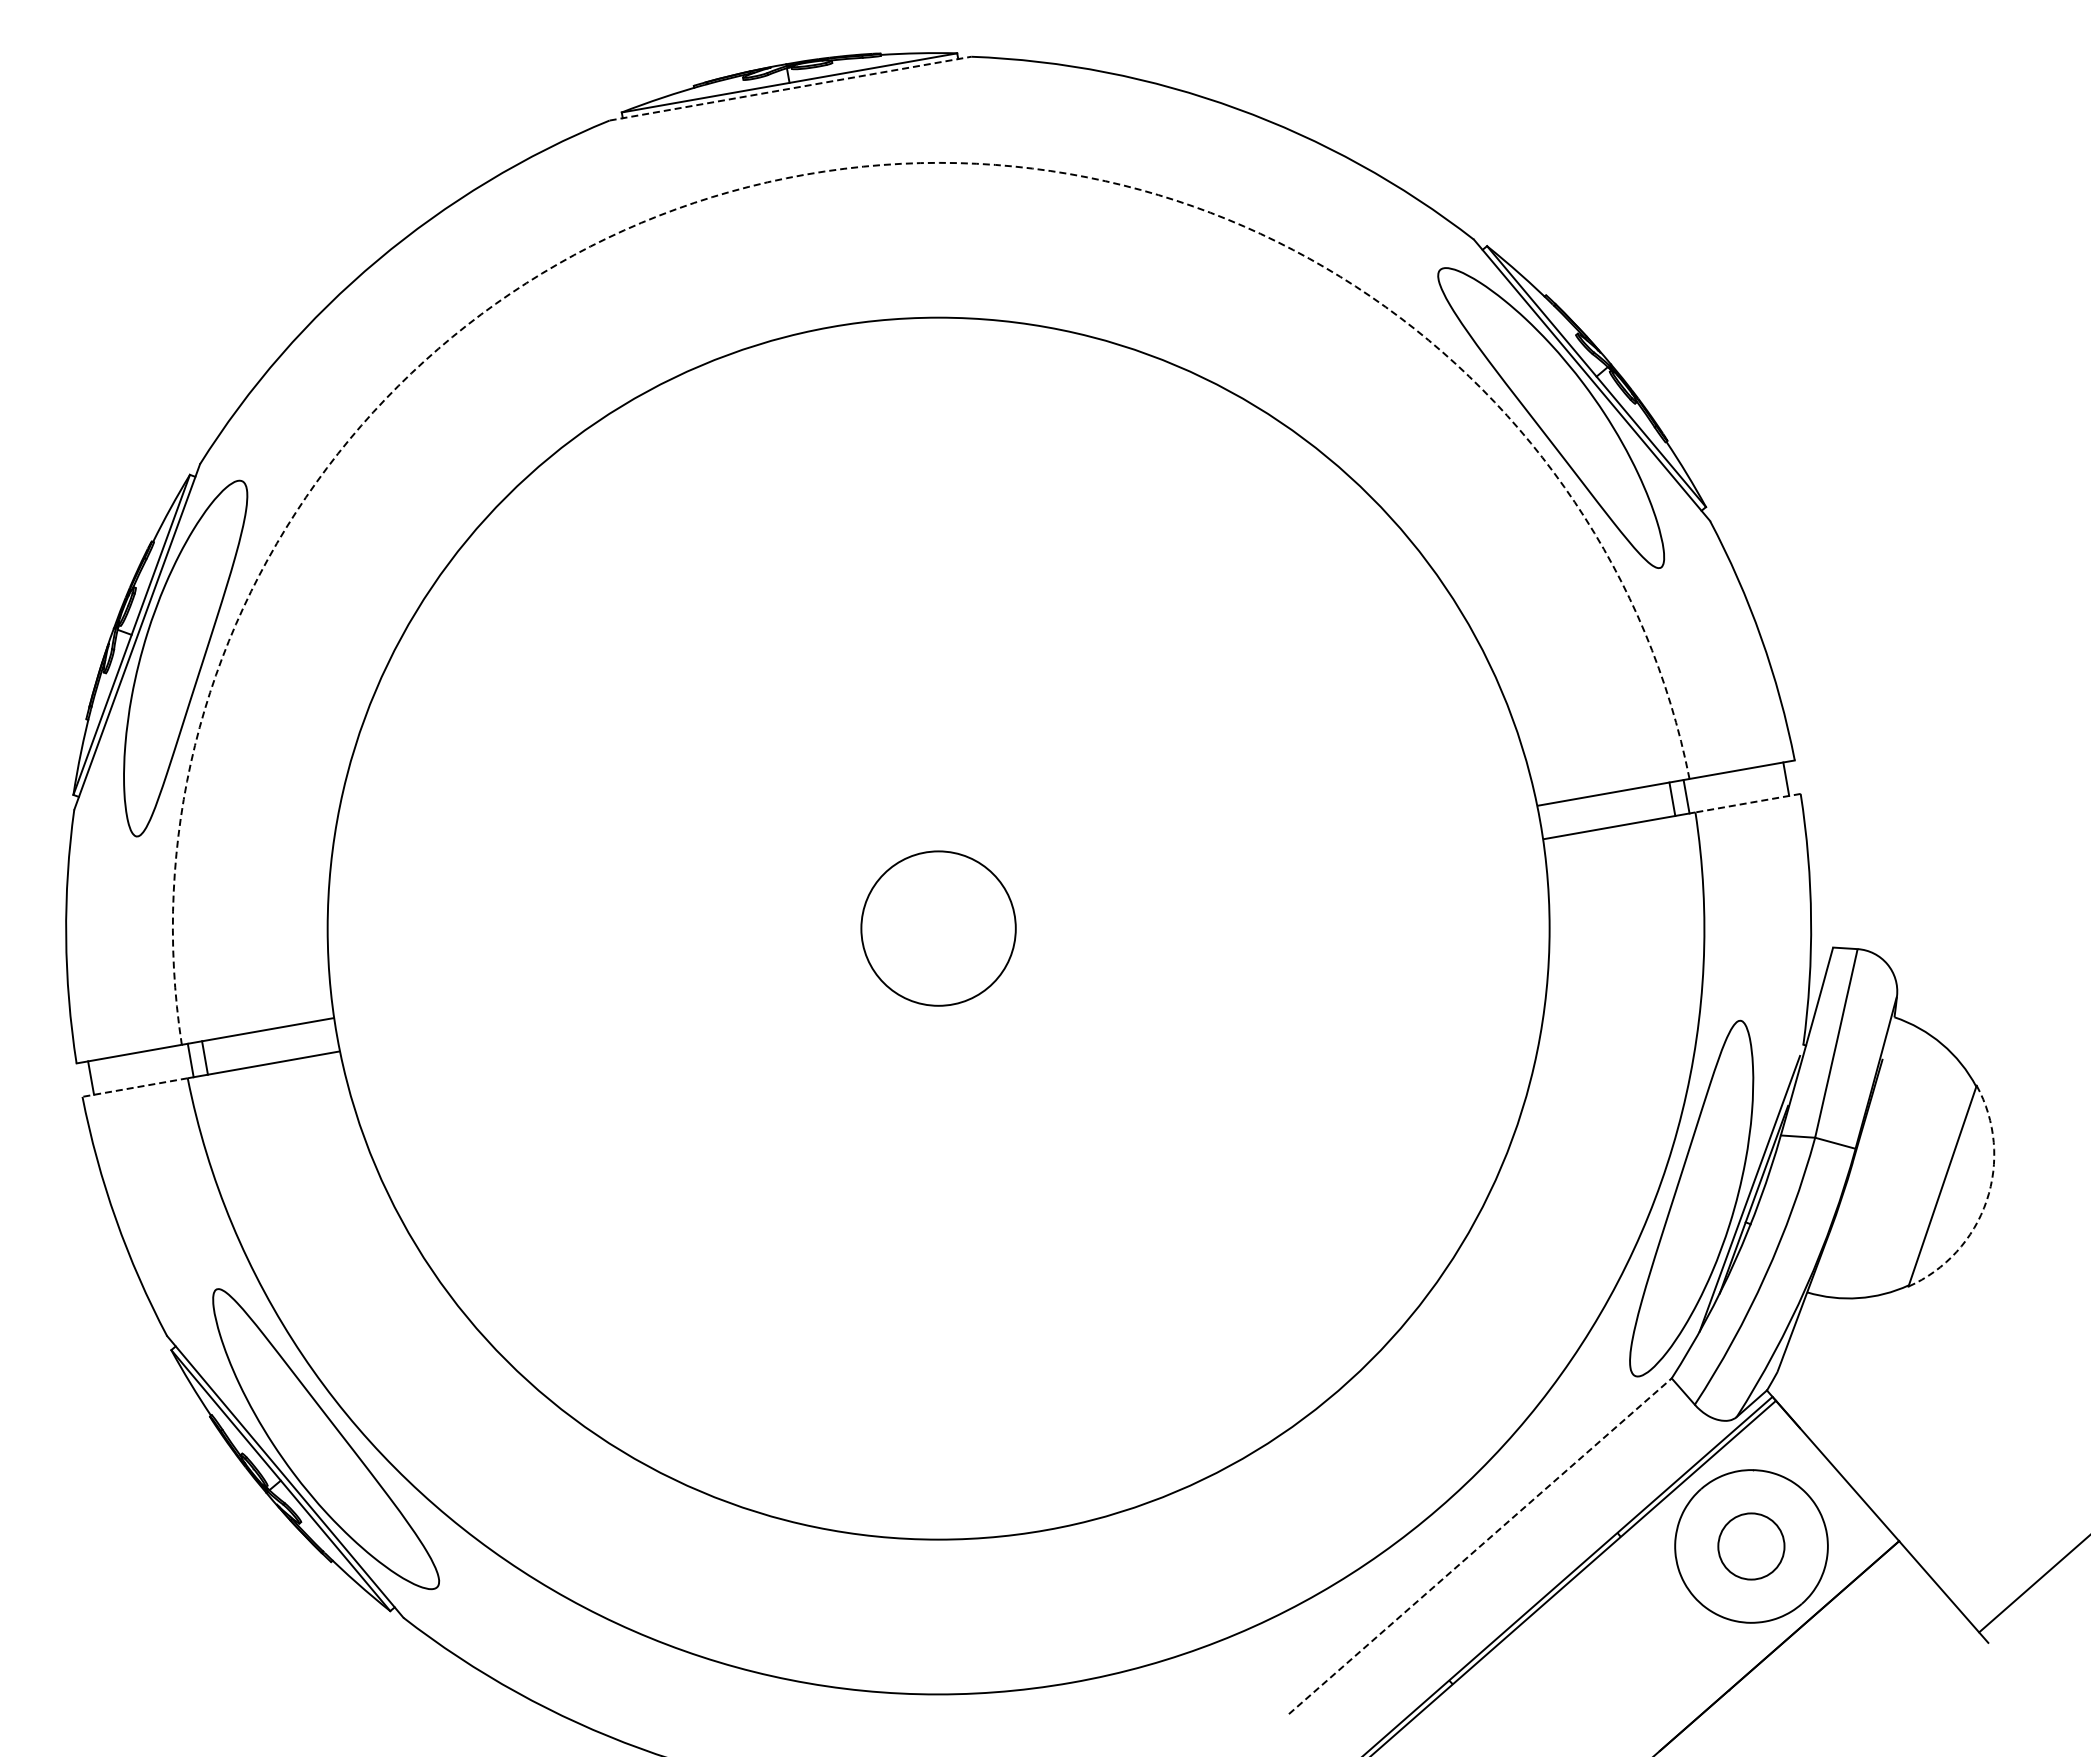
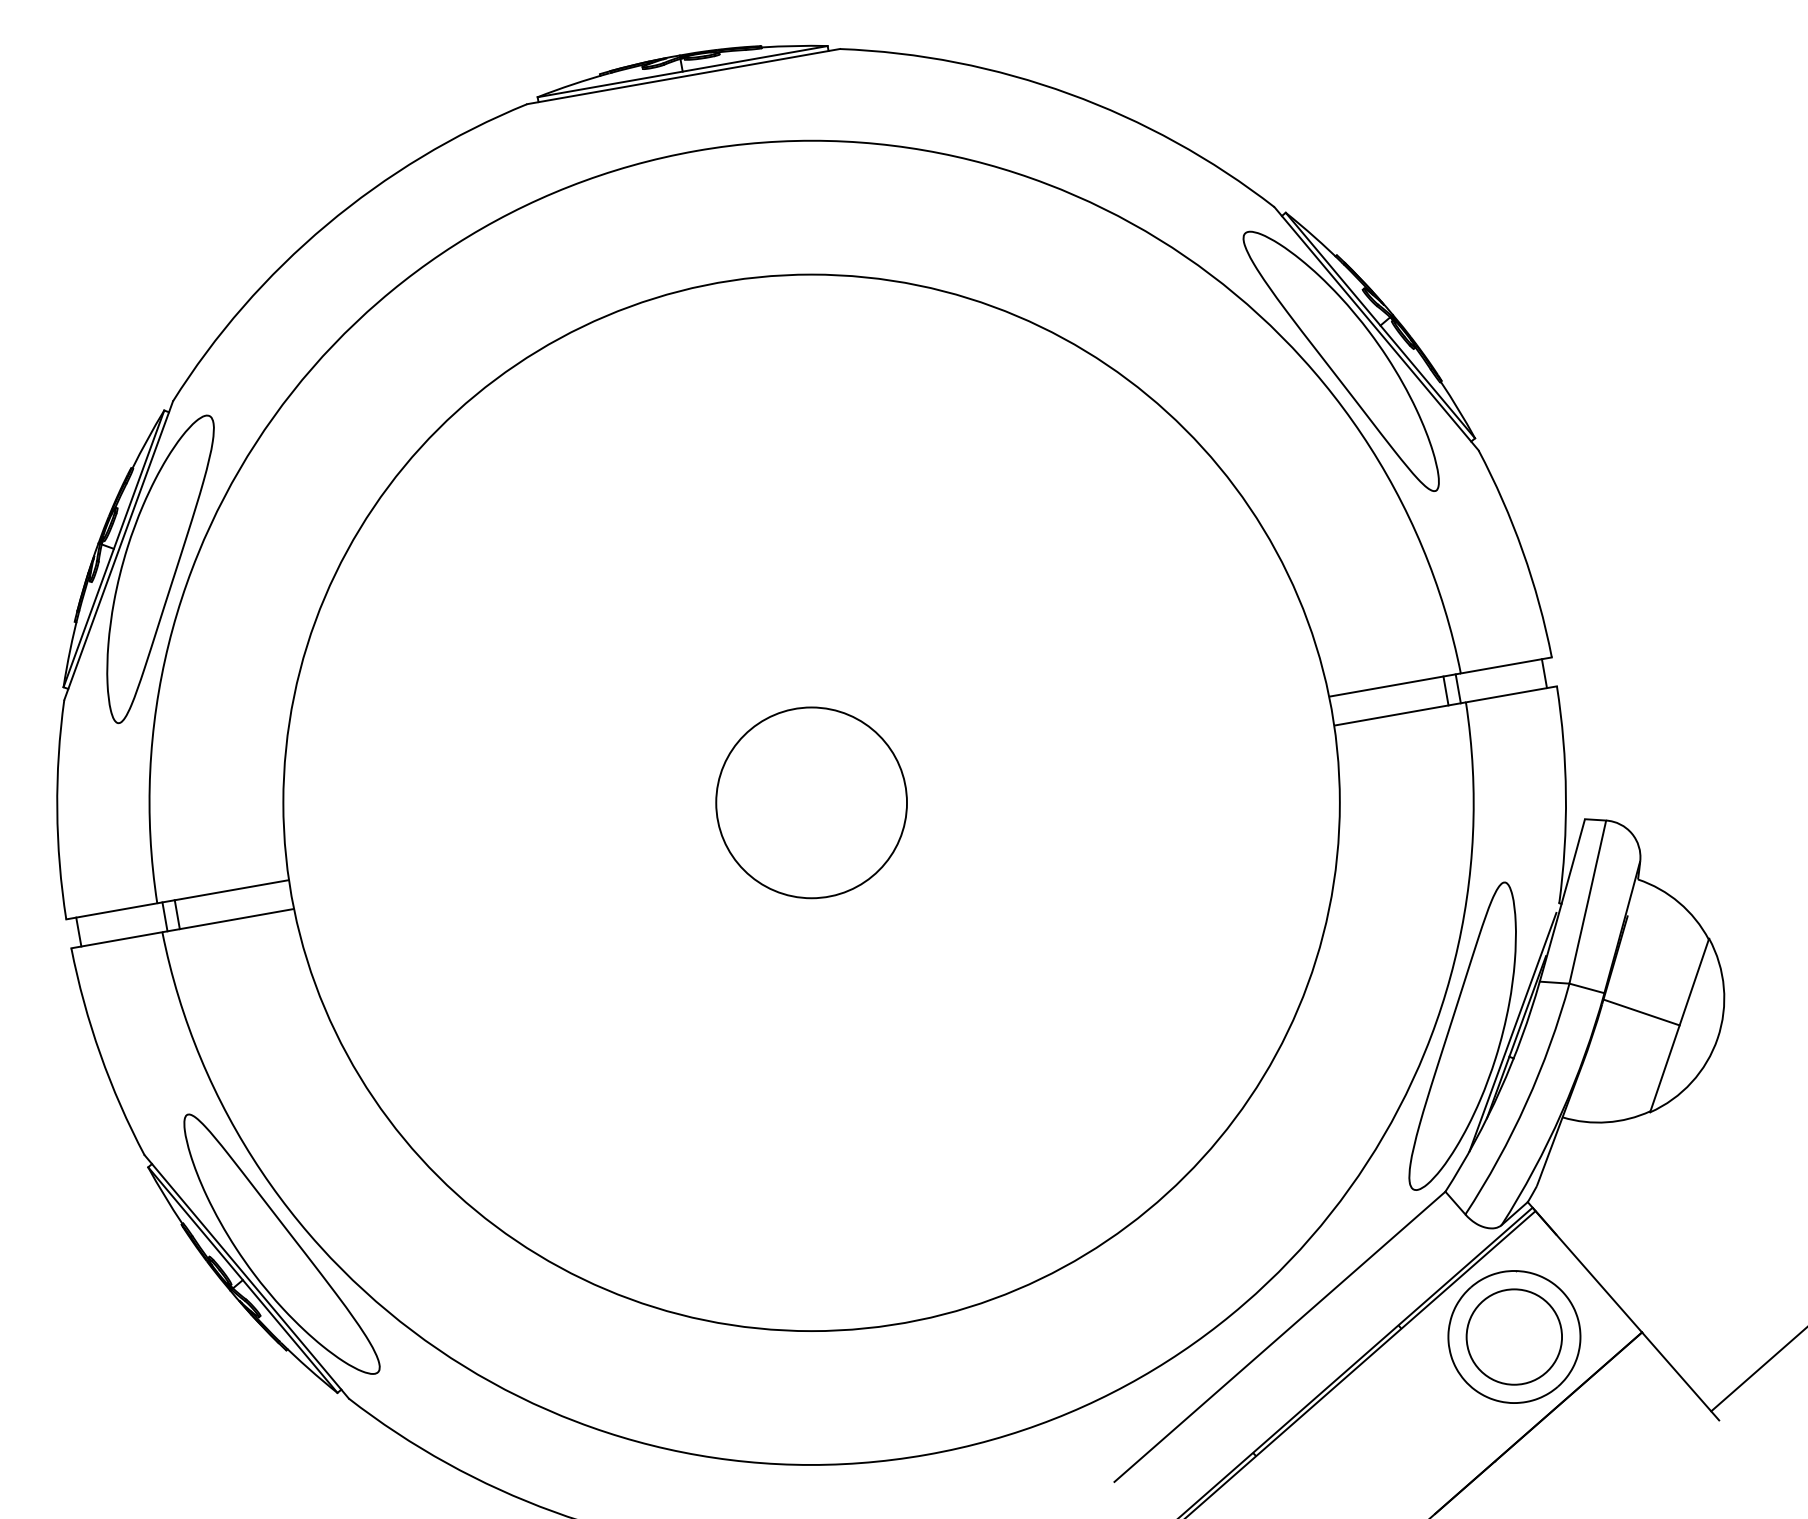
line: (790, 88) -> (683, 76), dashed -> solid
arc: (805, 174) -> (696, 150), dashed -> solid
line: (1747, 803) -> (1510, 694), dashed -> solid
circle: (938, 928) -> (811, 802), size x1.43
line: (134, 1087) -> (116, 940), dashed -> solid
line: (1898, 1171) -> (1641, 1012), added
arc: (1986, 1201) -> (1717, 1038), dashed -> solid
line: (1480, 1546) -> (1280, 1337), dashed -> solid
circle: (1751, 1546) -> (1514, 1337), size x1.67

